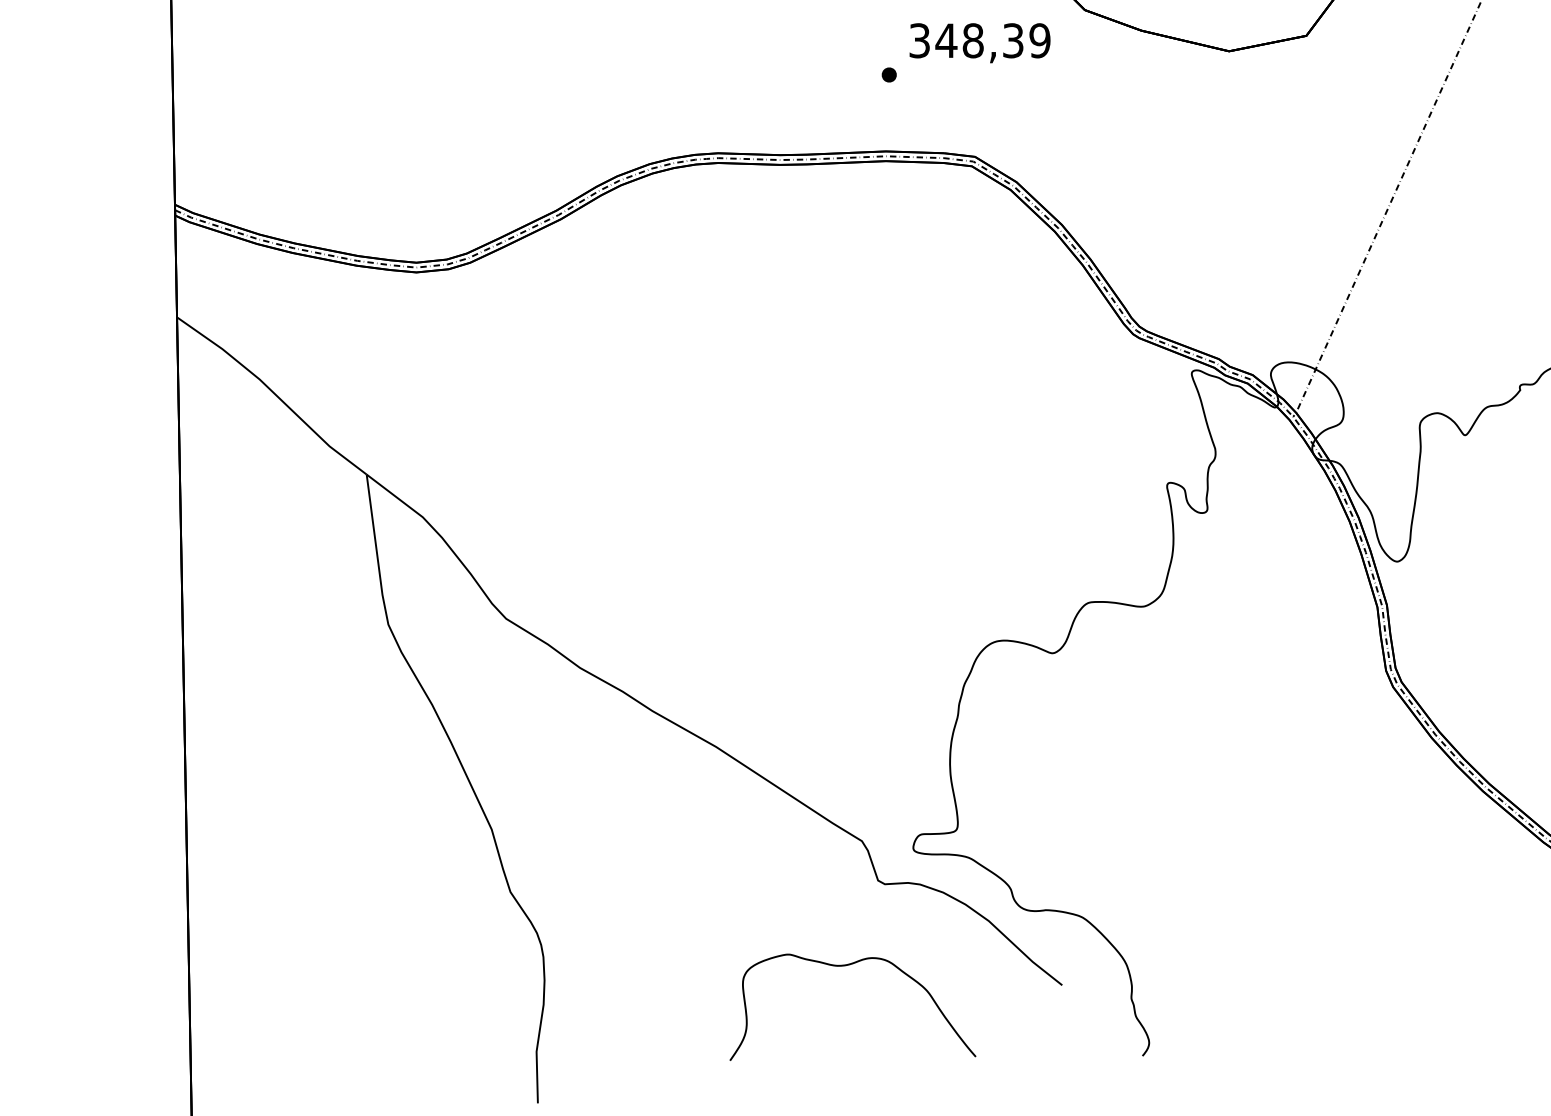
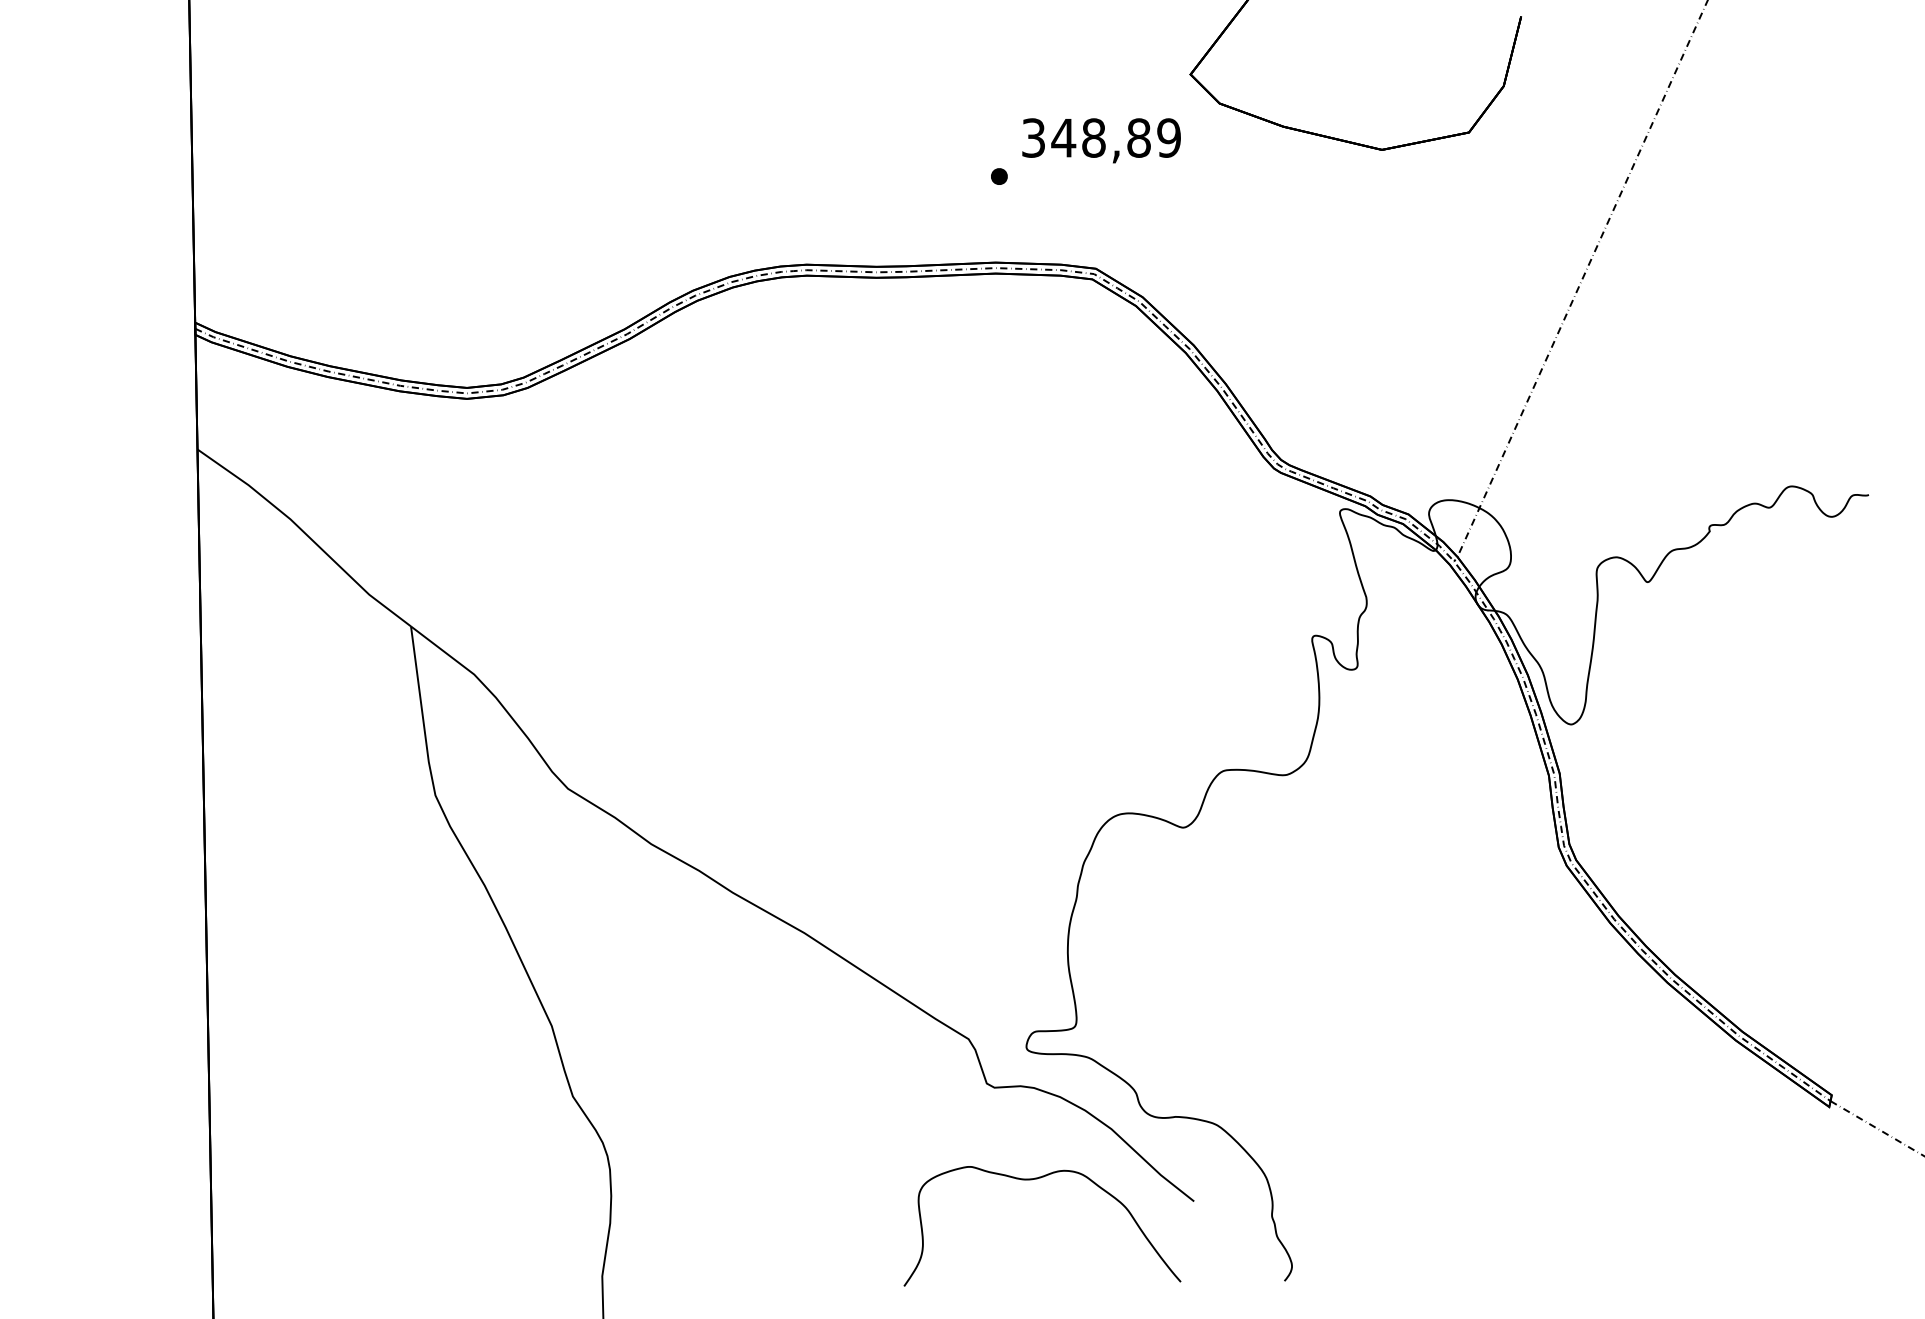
text: (1012, 40) -> (1138, 137), 348,39 -> 348,89
curve: (844, 966) -> (1032, 1180), moved

